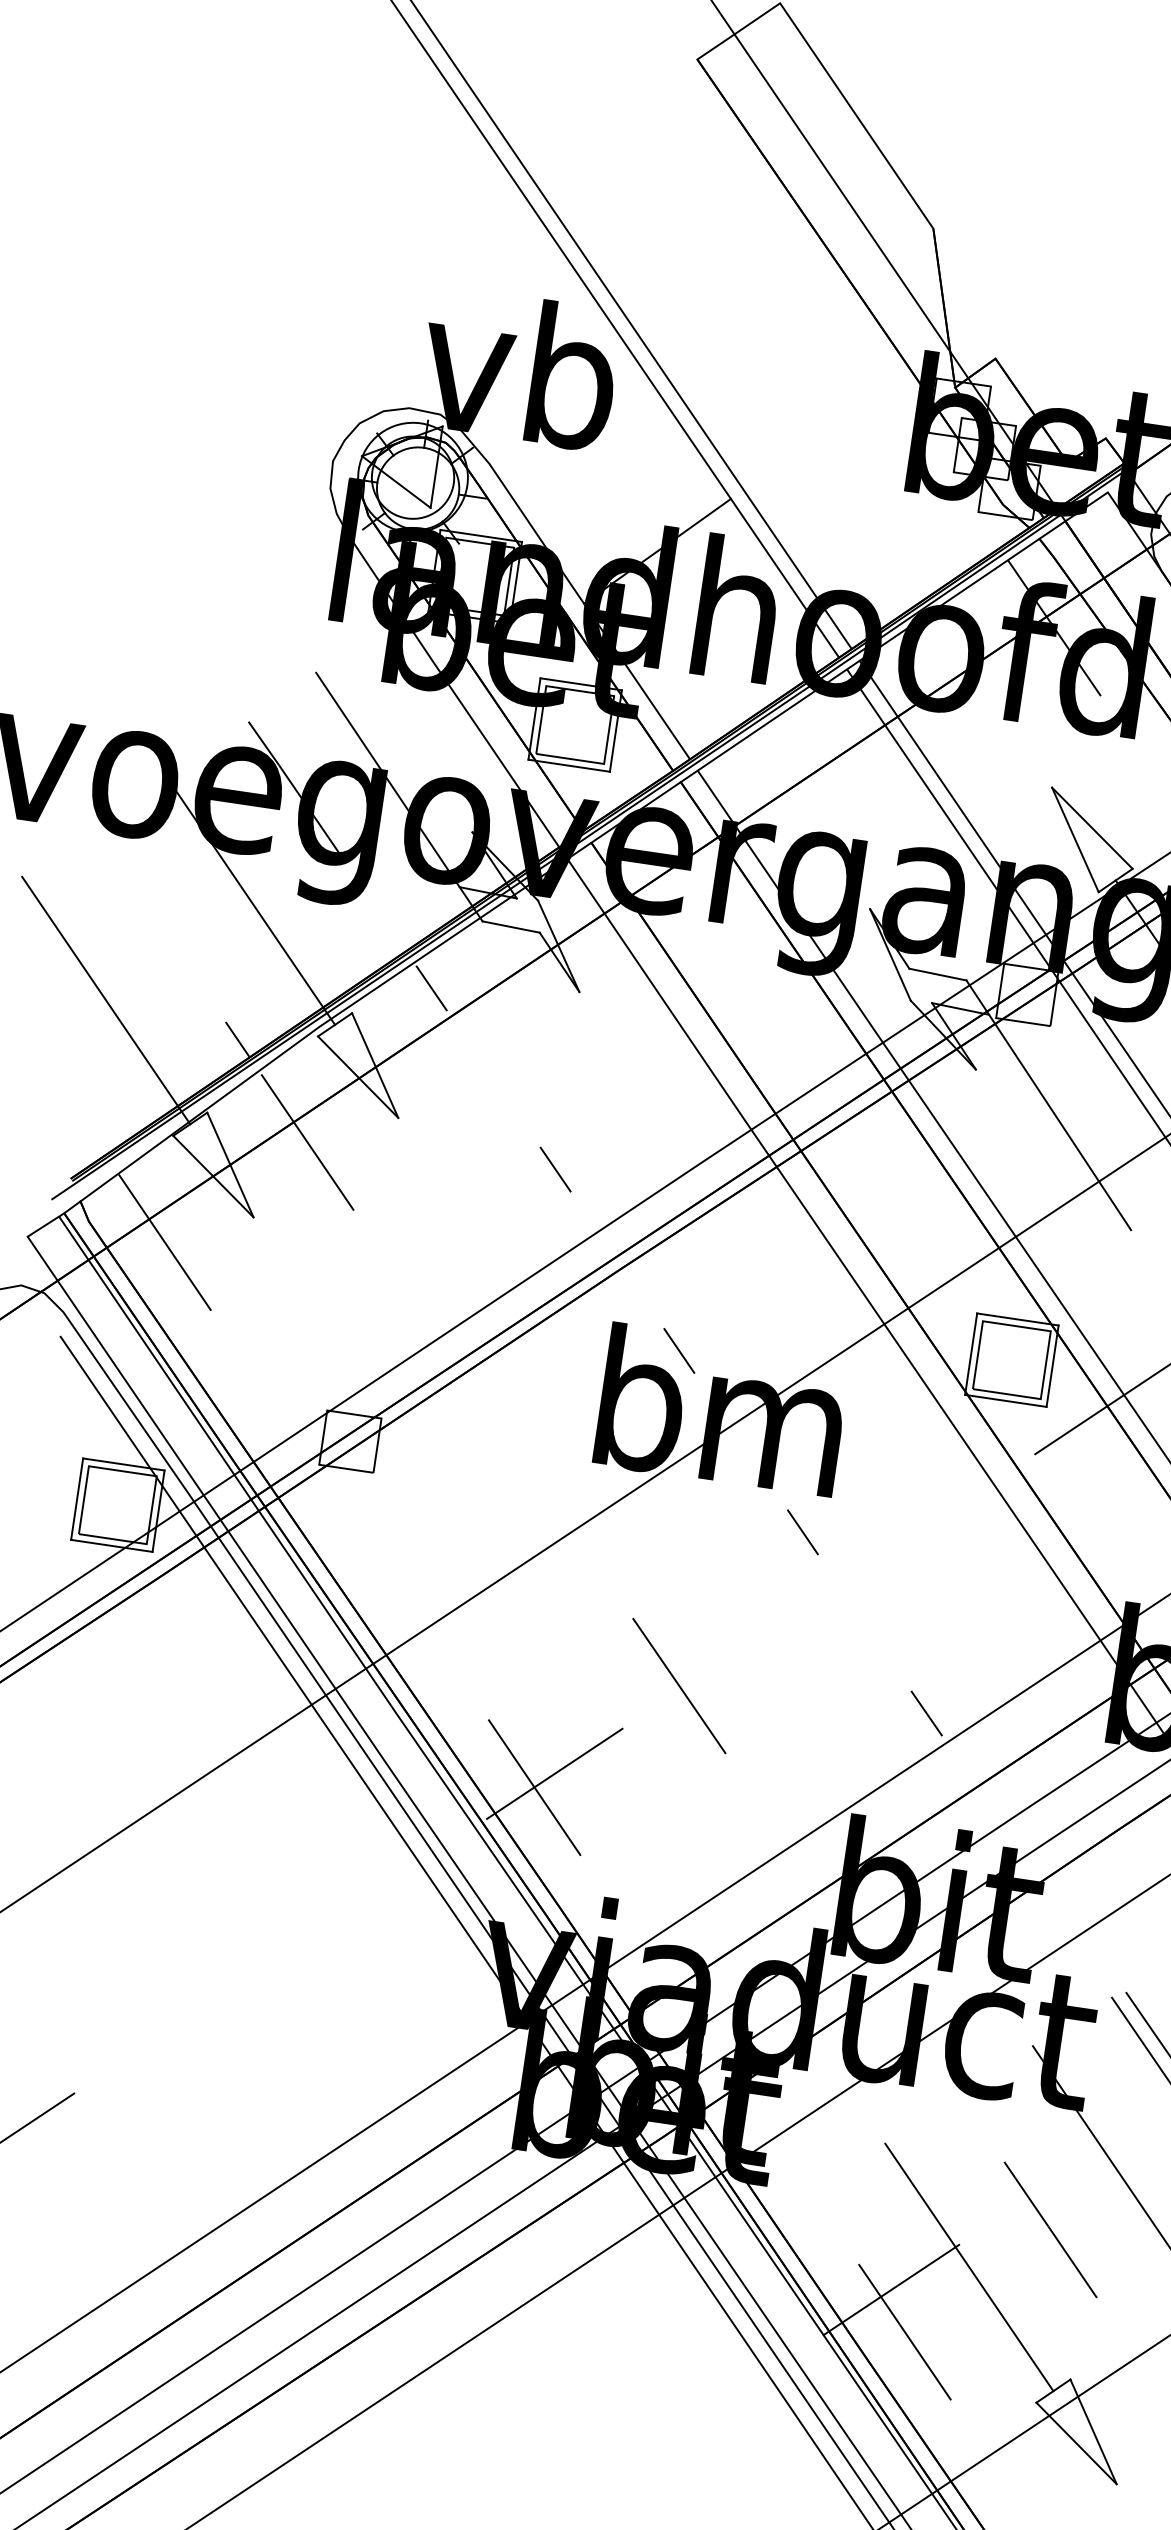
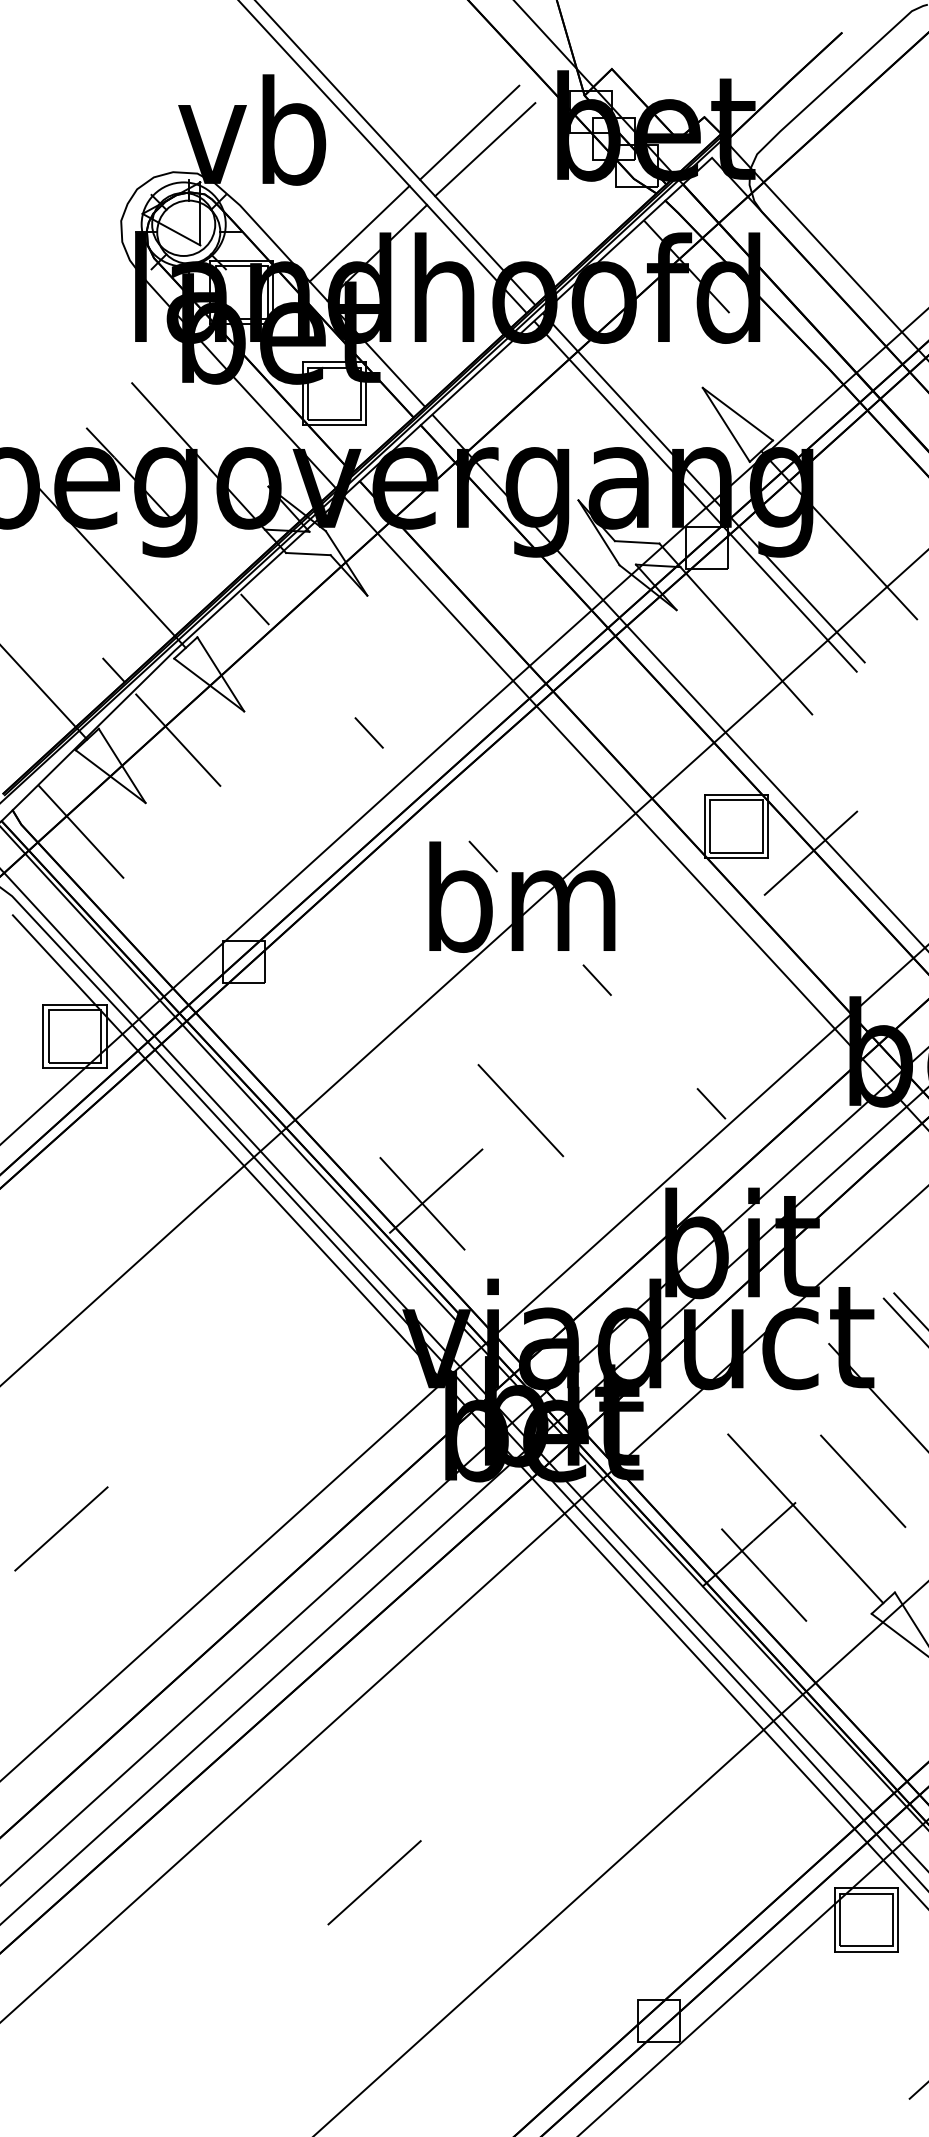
line: (799, 413) -> (469, 132), added
line: (816, 438) -> (485, 149), added
line: (638, 522) -> (359, 233), added

